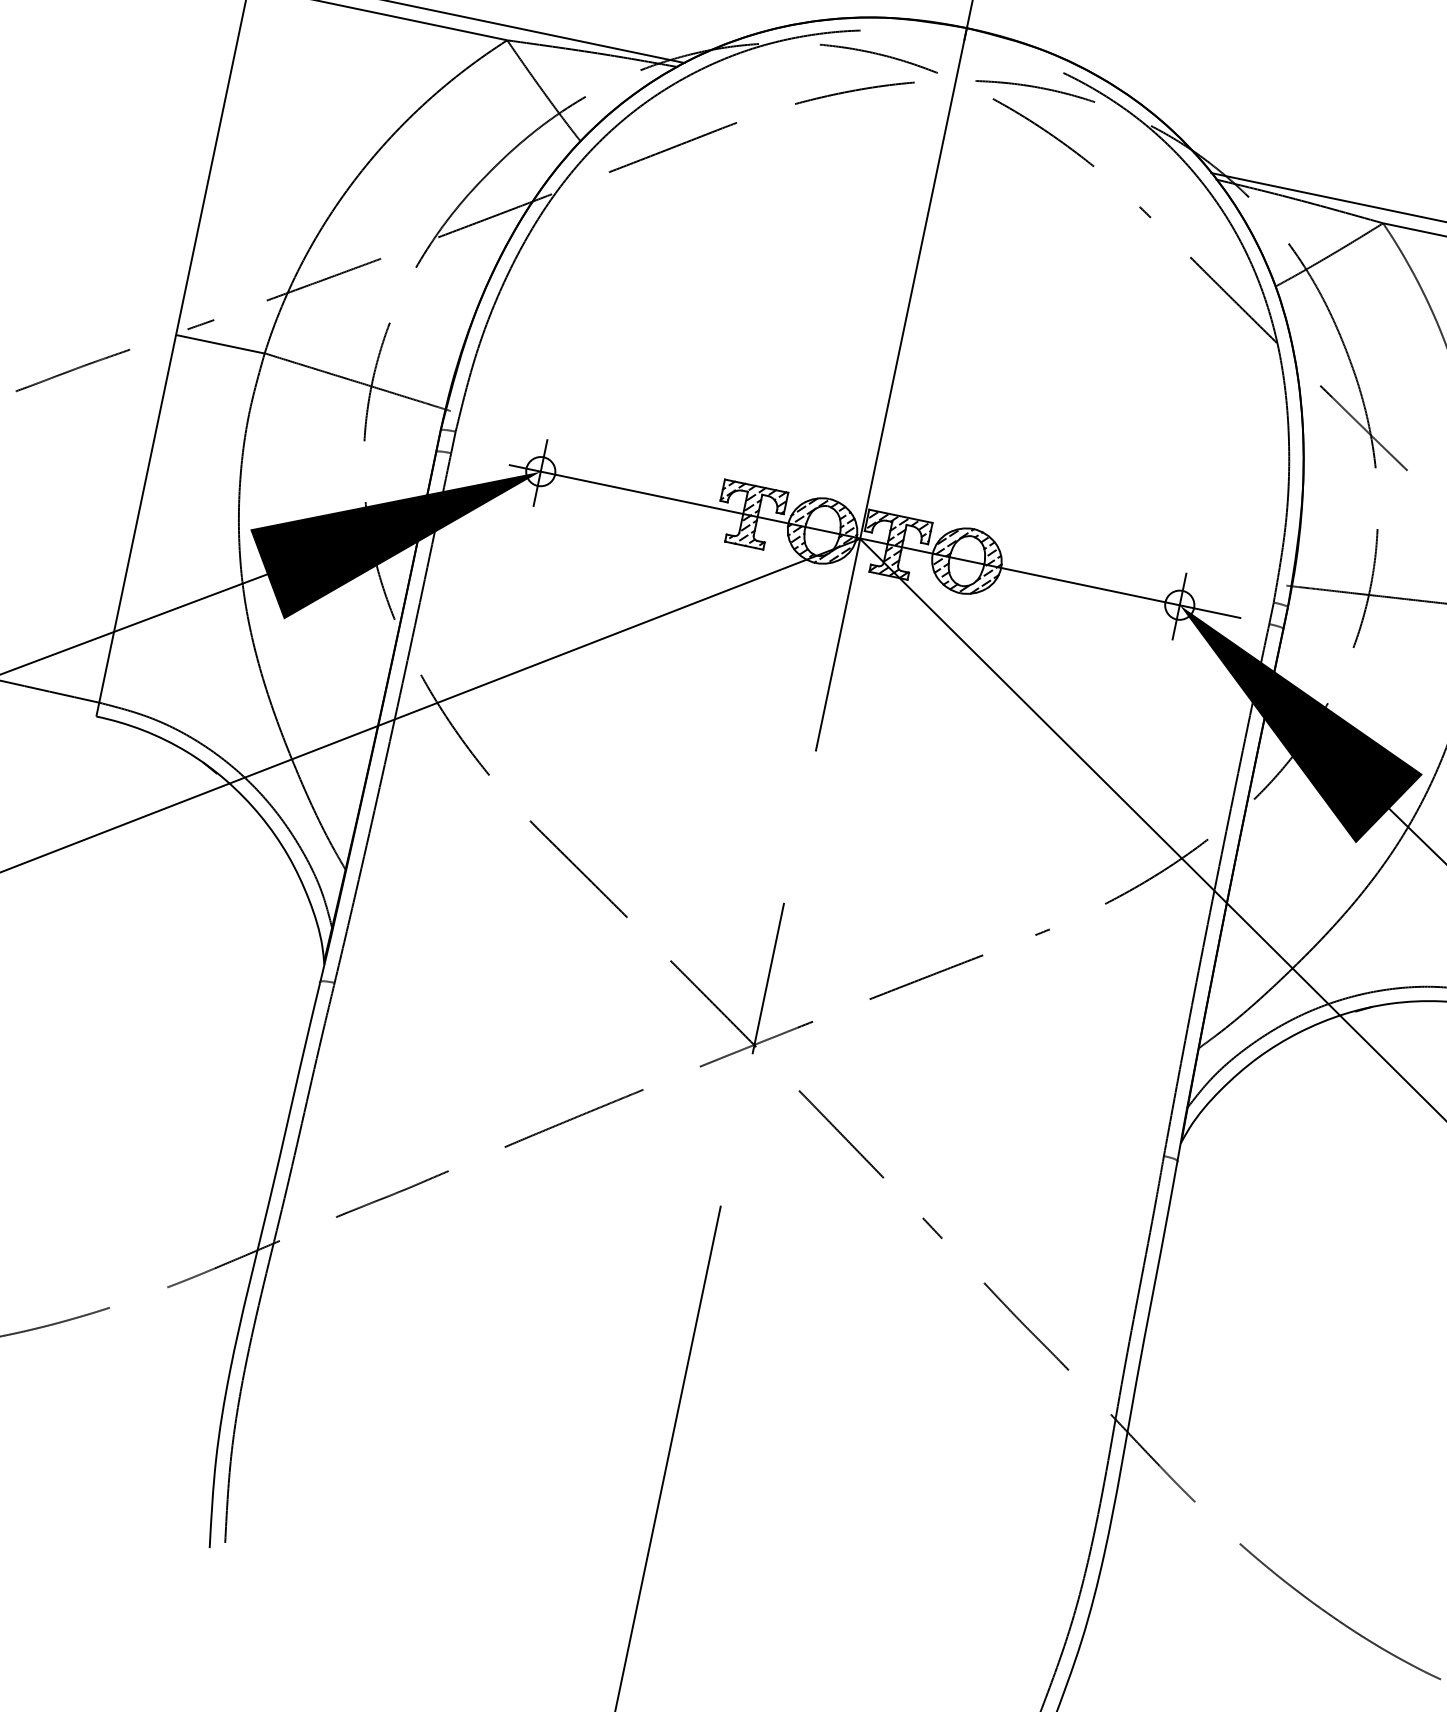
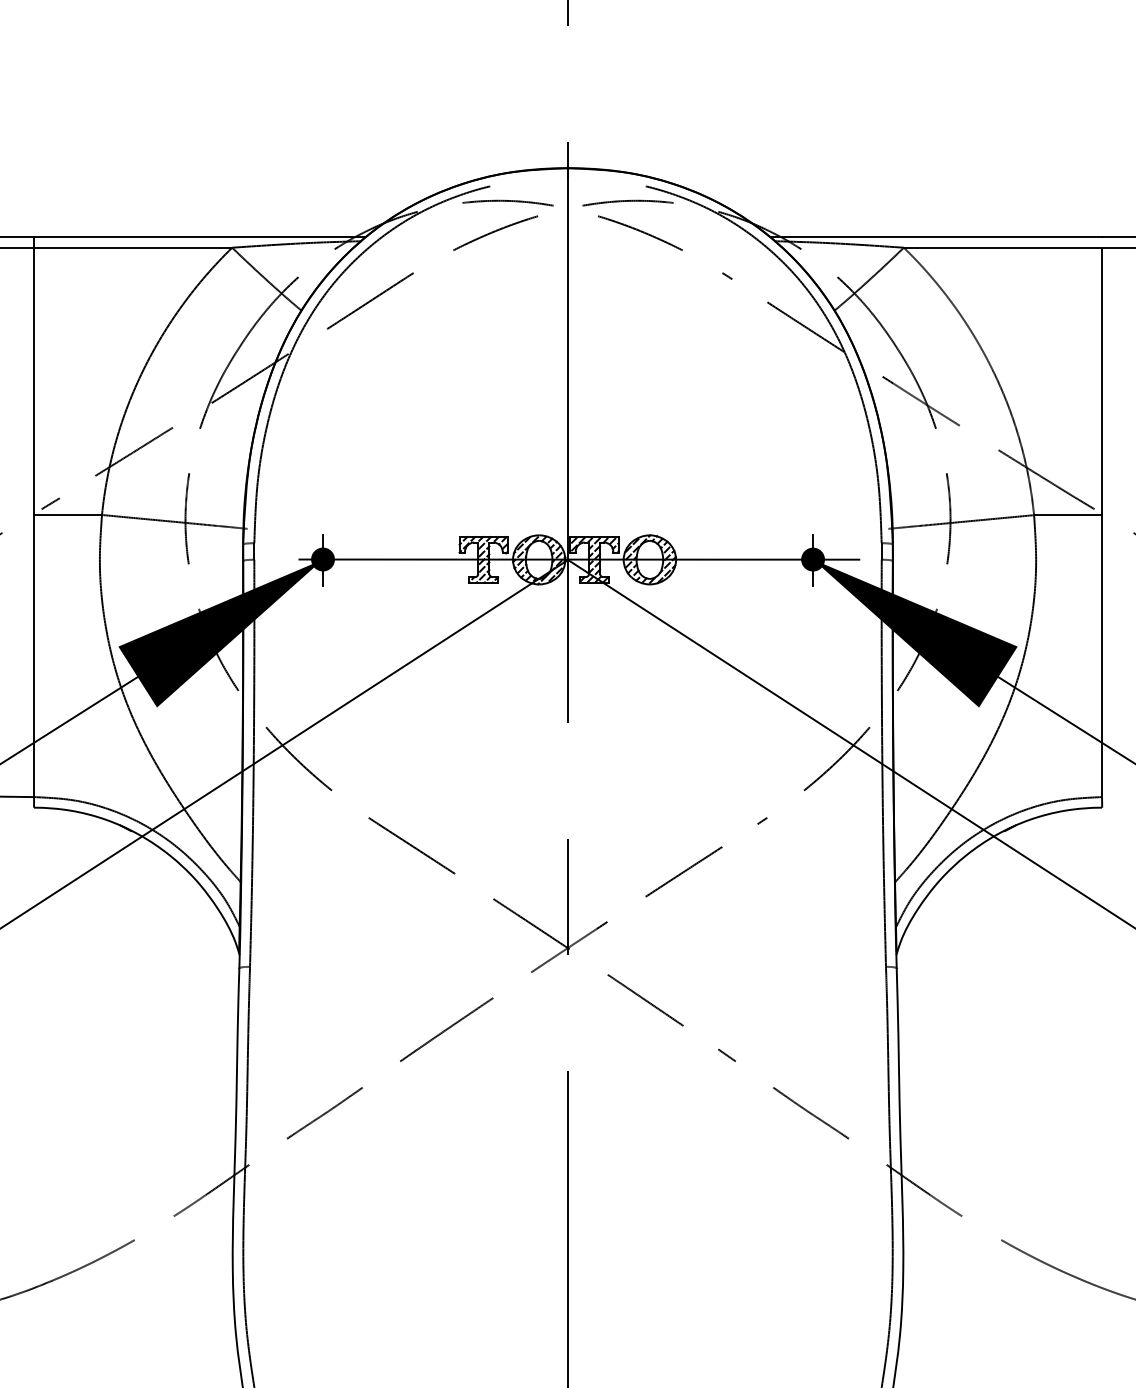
fill: (540, 471) -> (322, 559), added
fill: (1180, 605) -> (813, 559), added

